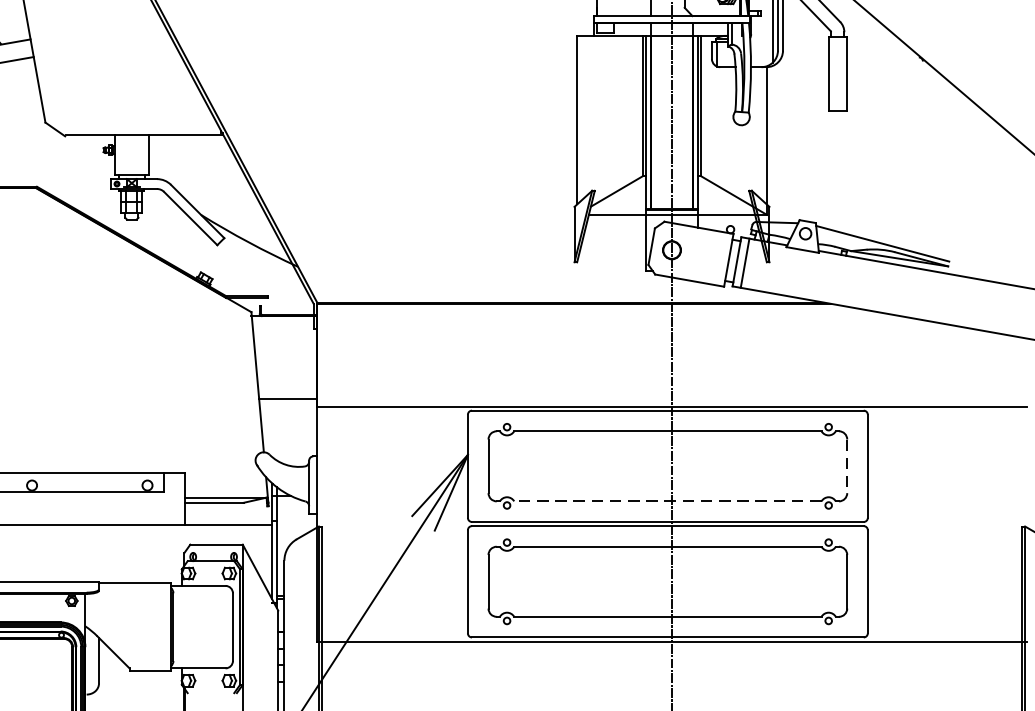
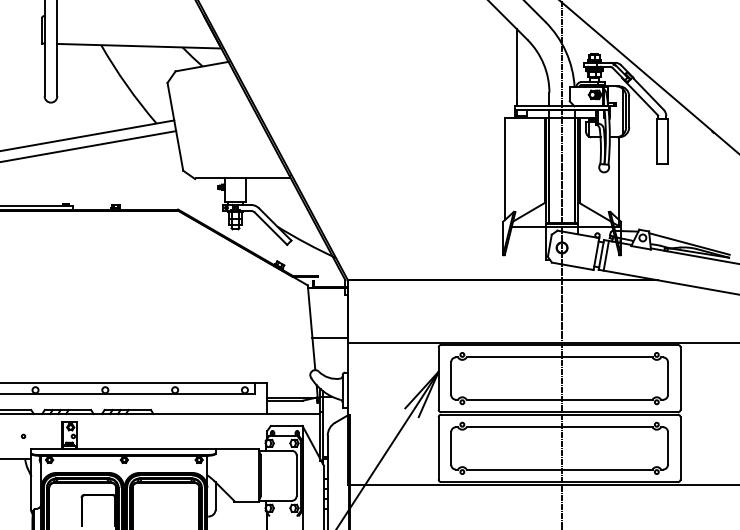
line: (847, 467) -> (668, 379), dashed -> solid
line: (667, 500) -> (559, 399), dashed -> solid

